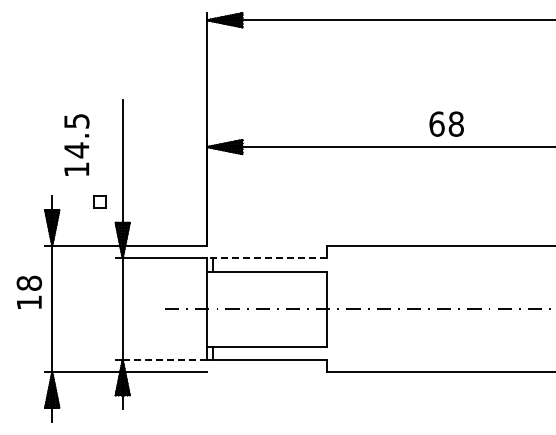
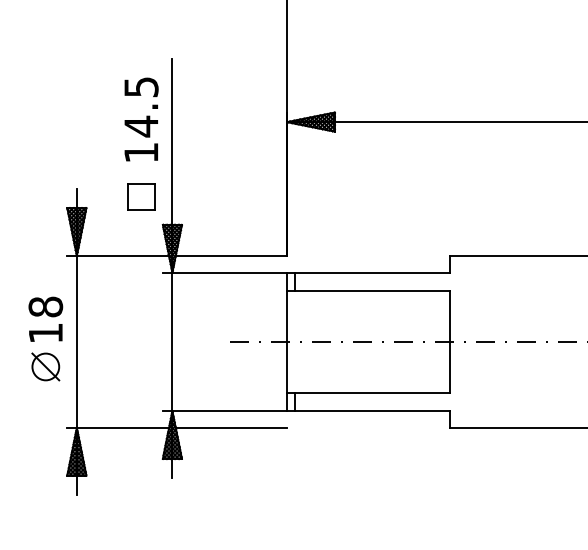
text: (76, 144) -> (140, 118), moved
part: (99, 201) -> (140, 195), size x1.67
line: (267, 258) -> (368, 273), dashed -> solid
part: (29, 327) -> (46, 366), added
line: (164, 360) -> (229, 411), dashed -> solid

